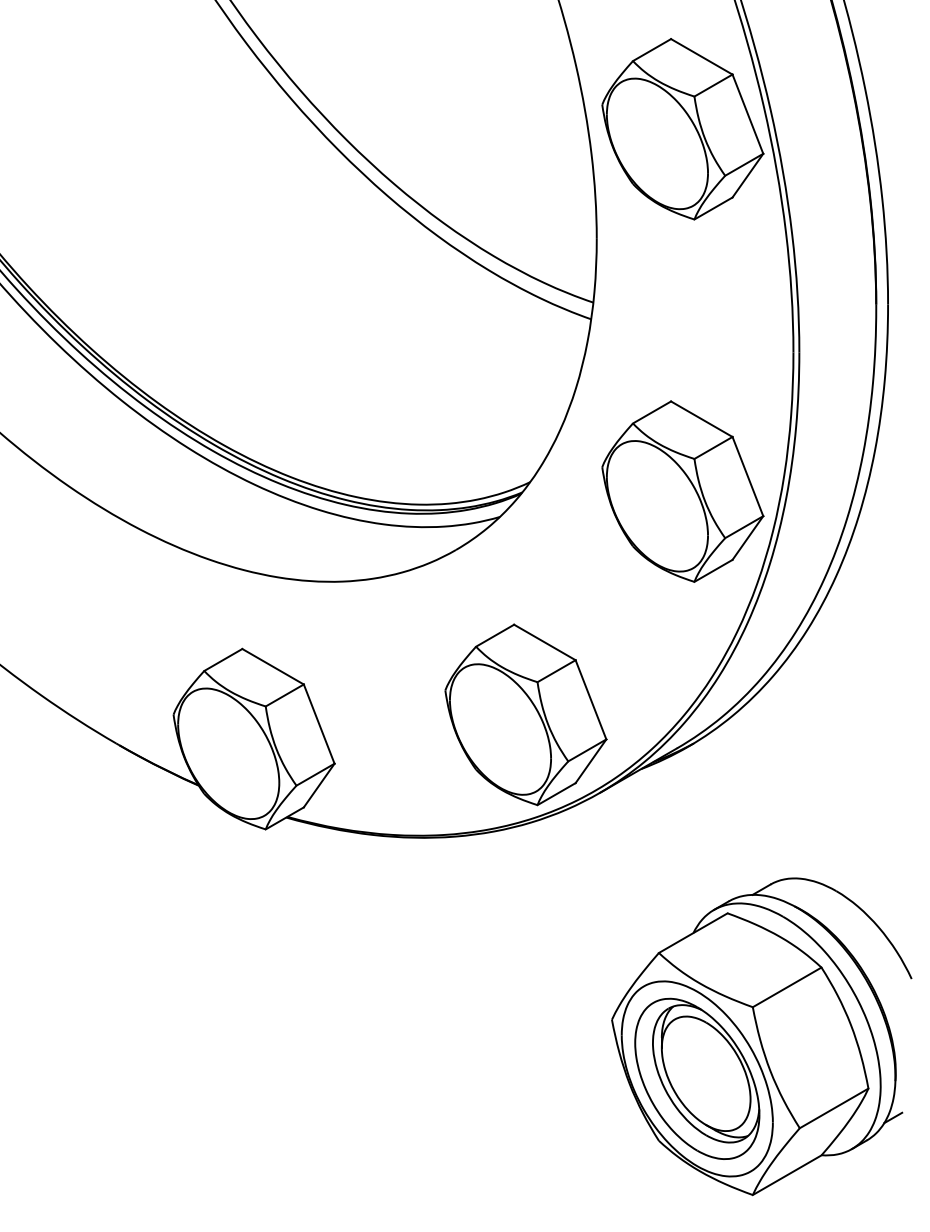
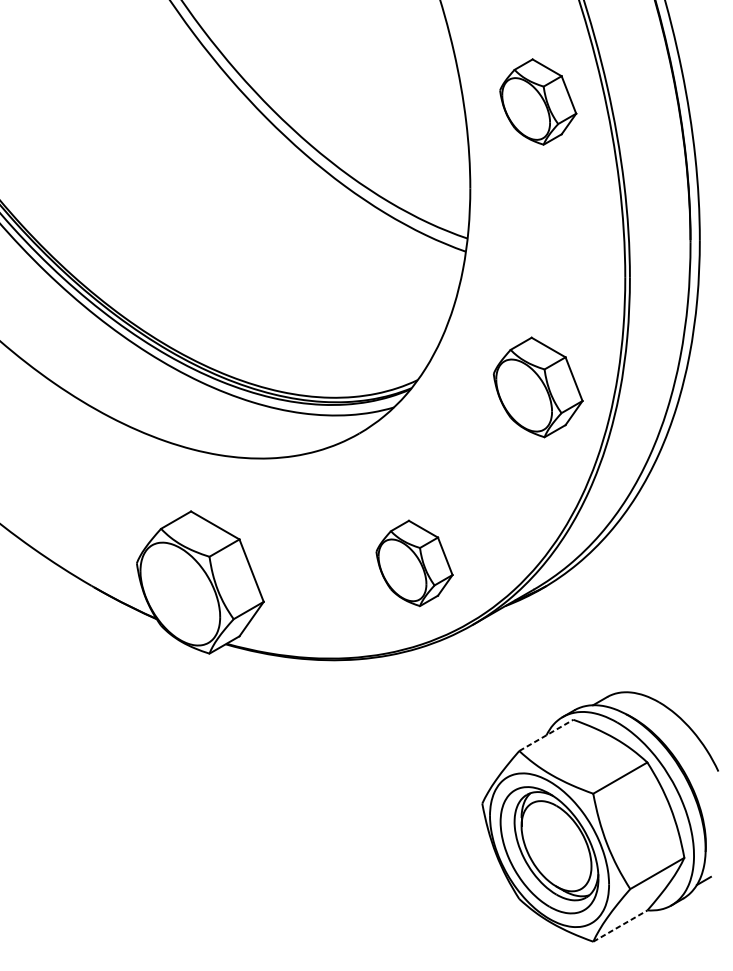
part: (682, 129) -> (537, 102), size x0.6
part: (682, 491) -> (537, 387), size x0.7
part: (525, 714) -> (414, 563), size x0.6
line: (693, 933) -> (546, 735), solid -> dashed
line: (787, 1175) -> (620, 926), solid -> dashed

